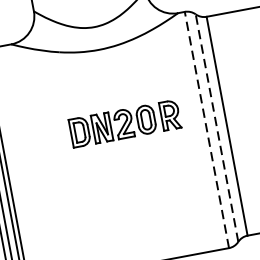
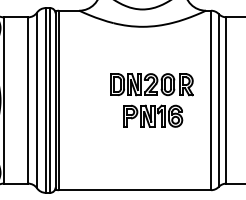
line: (216, 126) -> (218, 99), dashed -> solid
line: (207, 129) -> (211, 100), dashed -> solid
part: (134, 163) -> (153, 115), added

